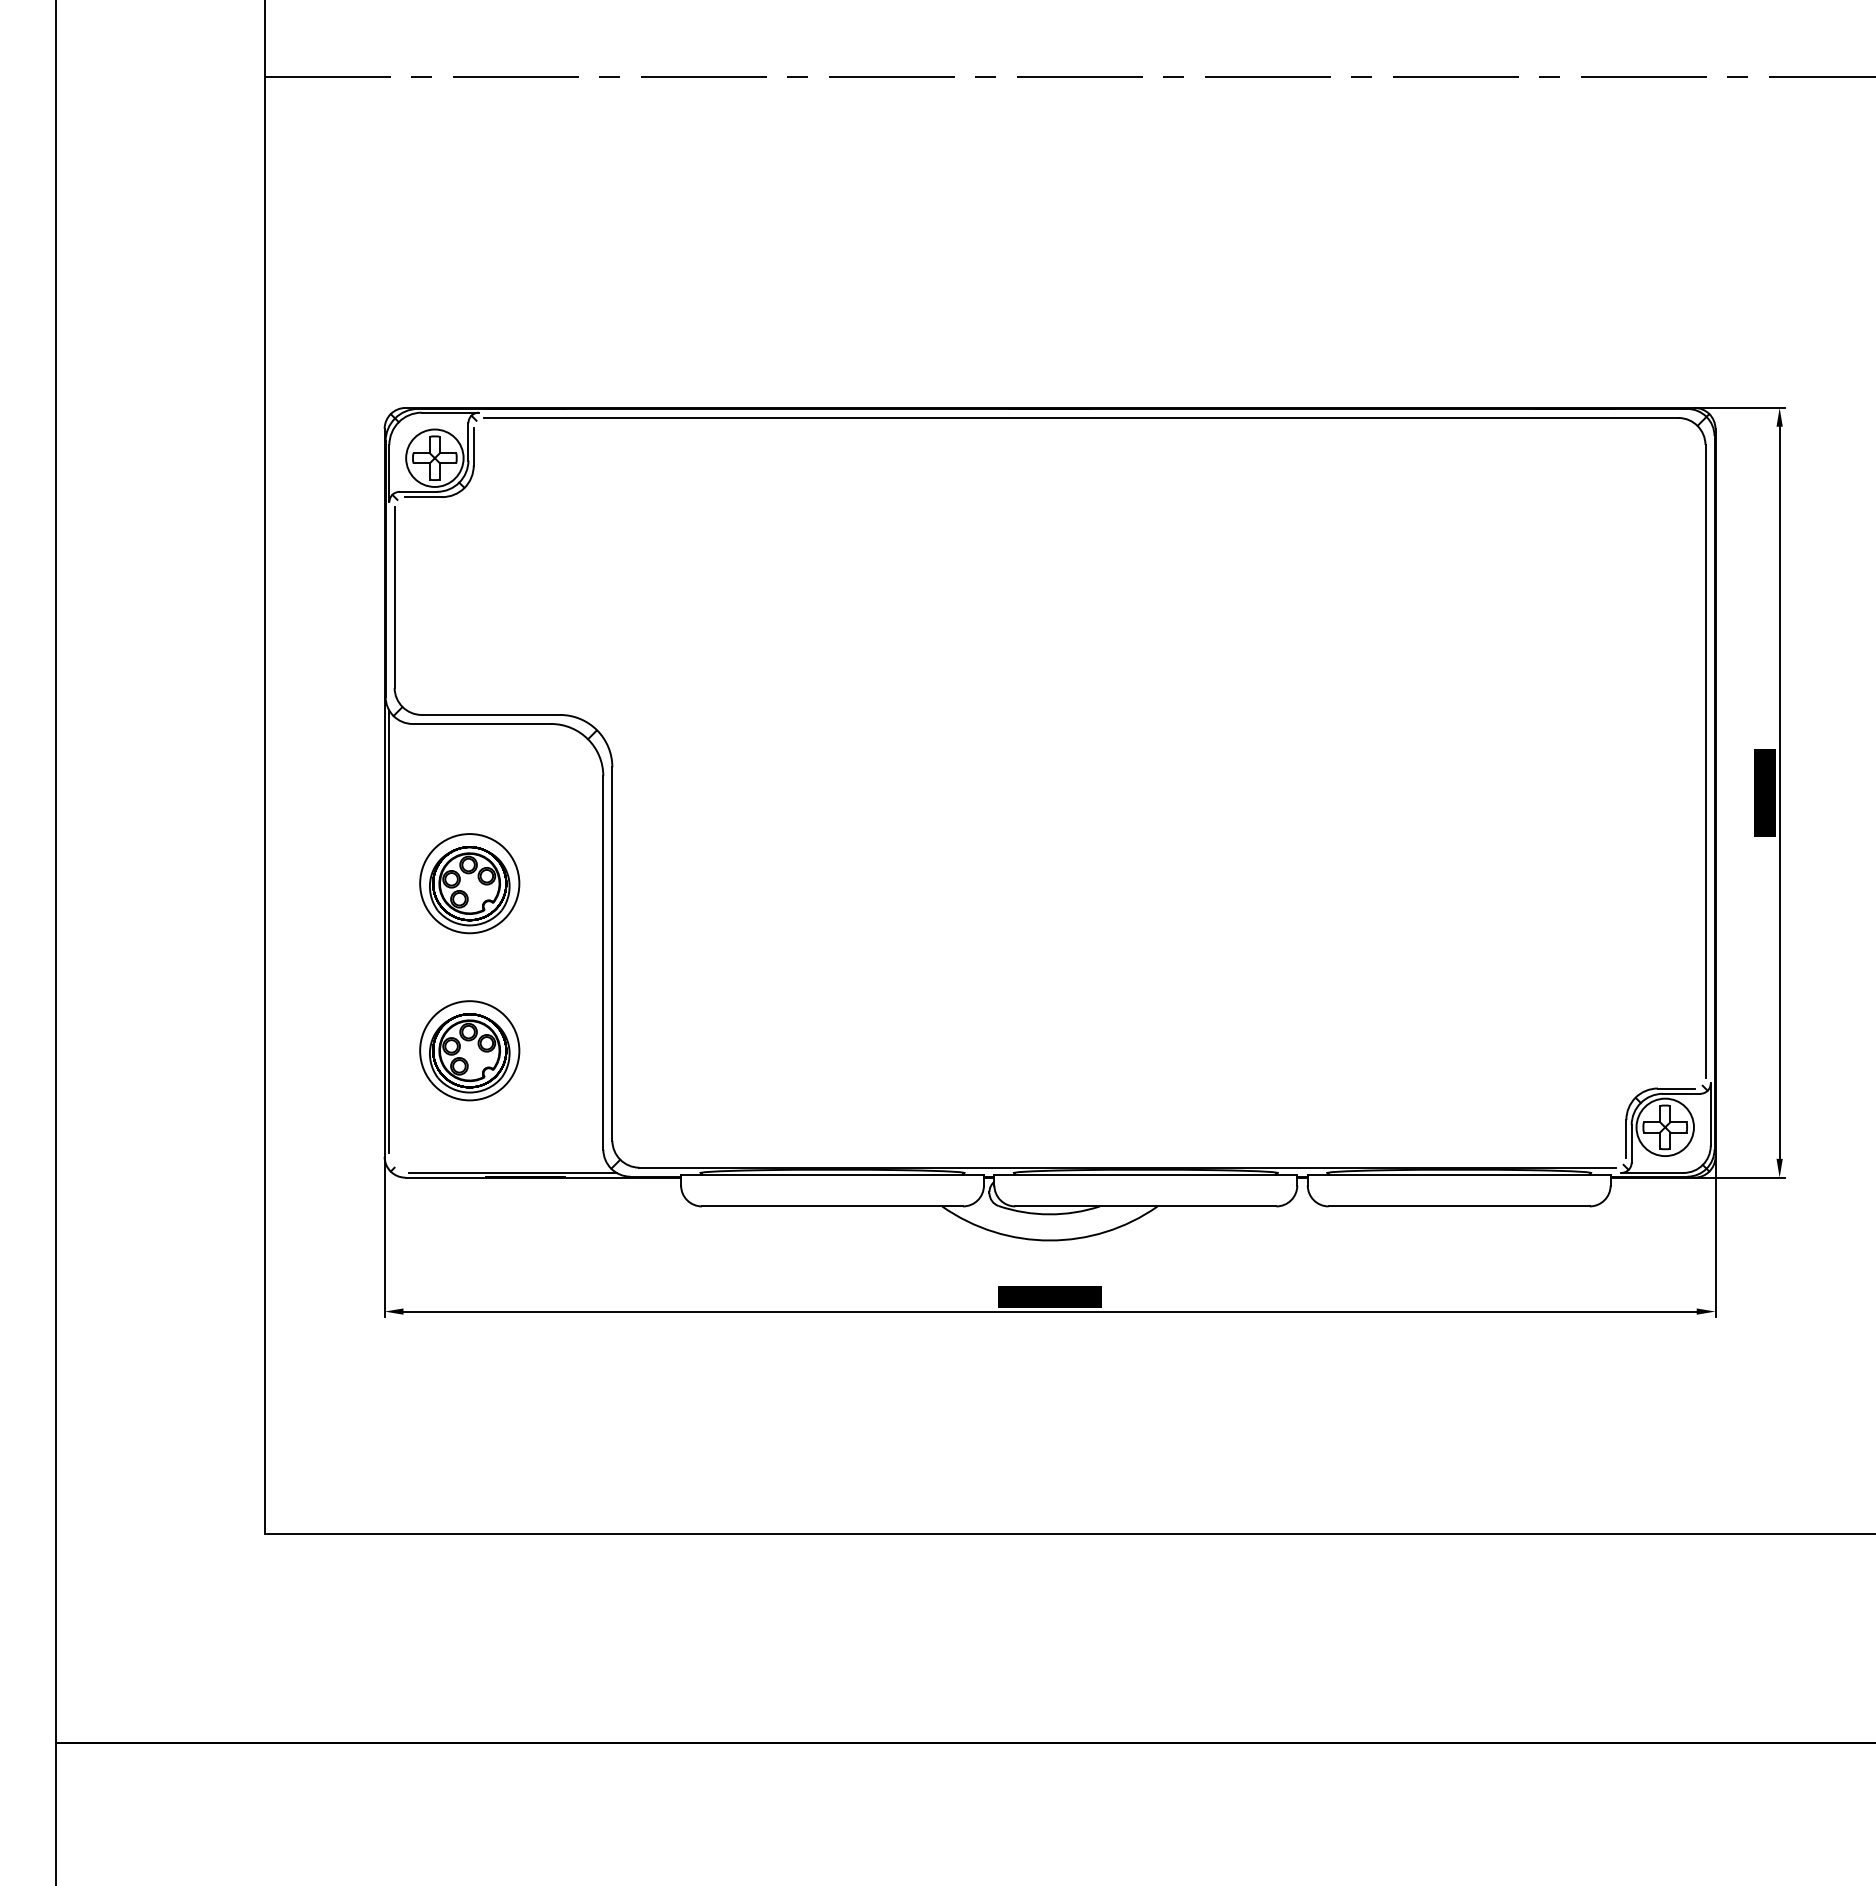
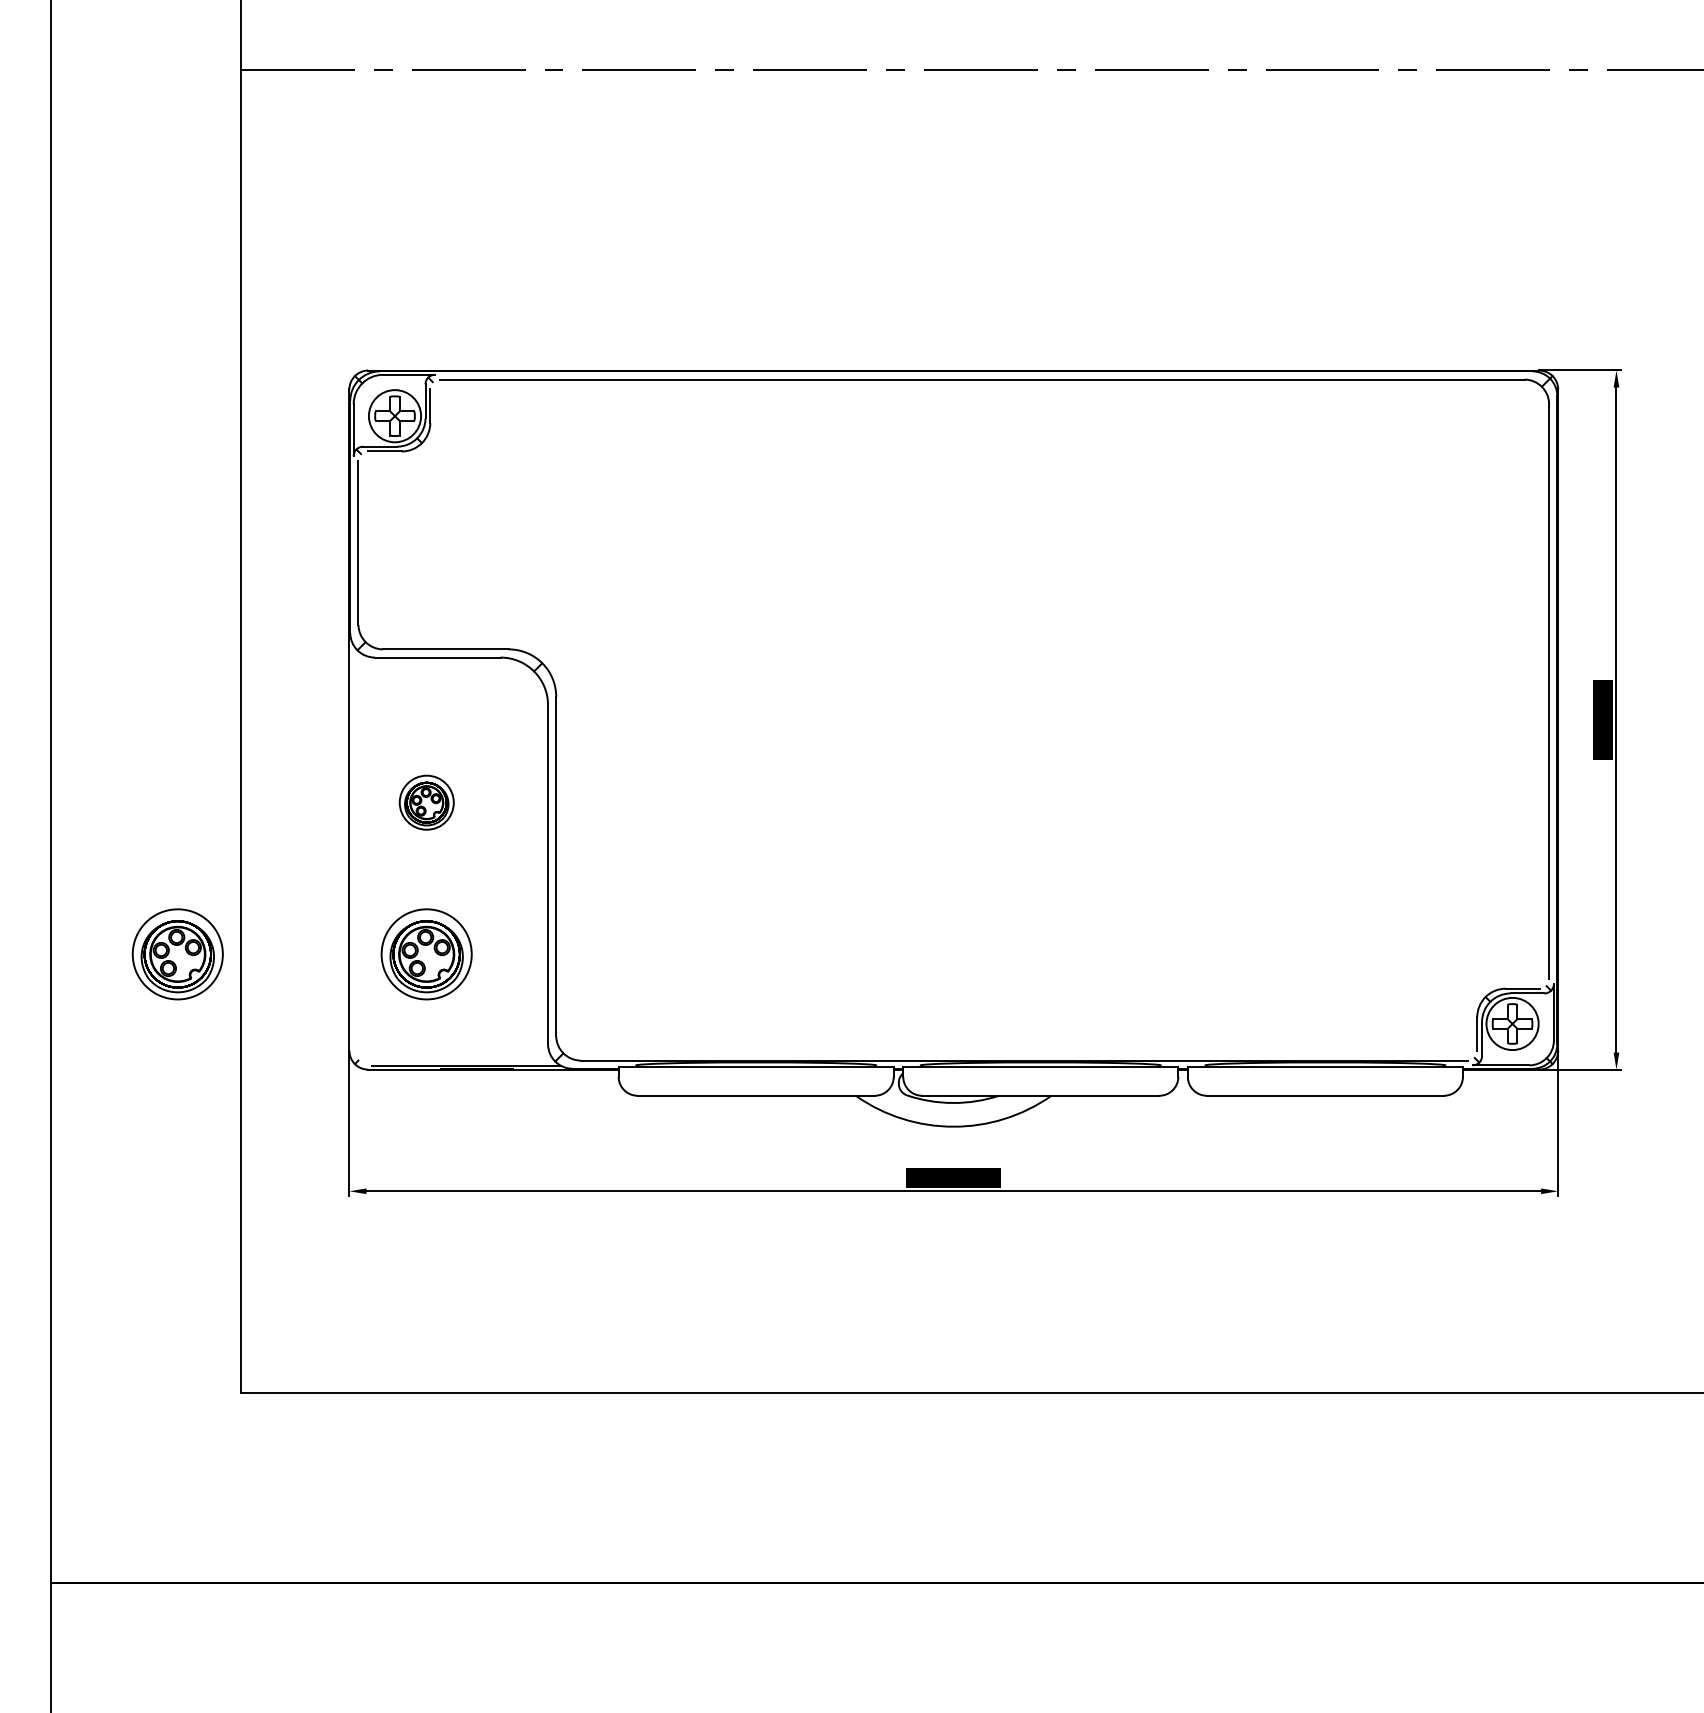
part: (469, 883) -> (426, 802), size x0.6
line: (389, 931) -> (353, 846), removed
part: (195, 1050) -> (177, 954), added

